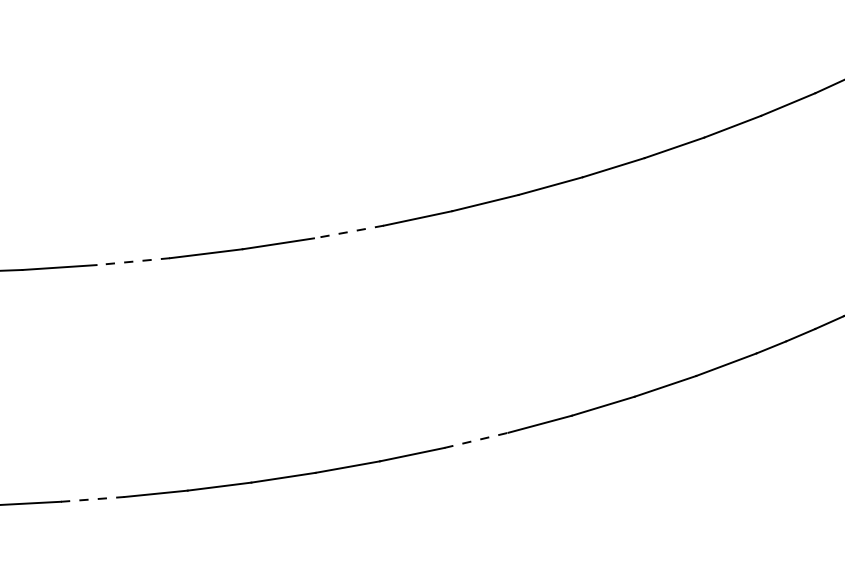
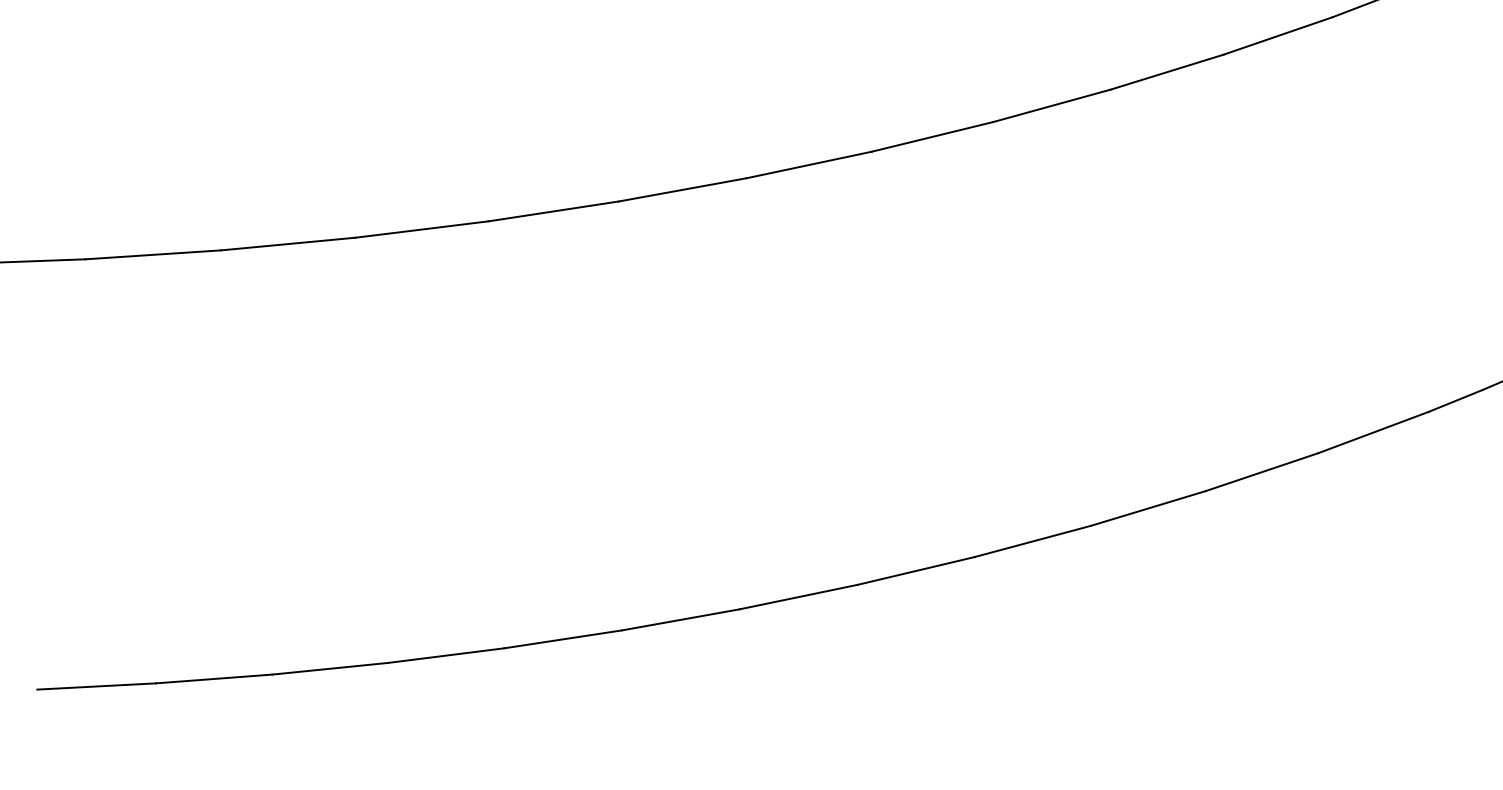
line: (348, 232) -> (681, 190), dashed -> solid
line: (133, 261) -> (288, 243), dashed -> solid
line: (476, 440) -> (916, 571), dashed -> solid
line: (92, 499) -> (213, 679), dashed -> solid

